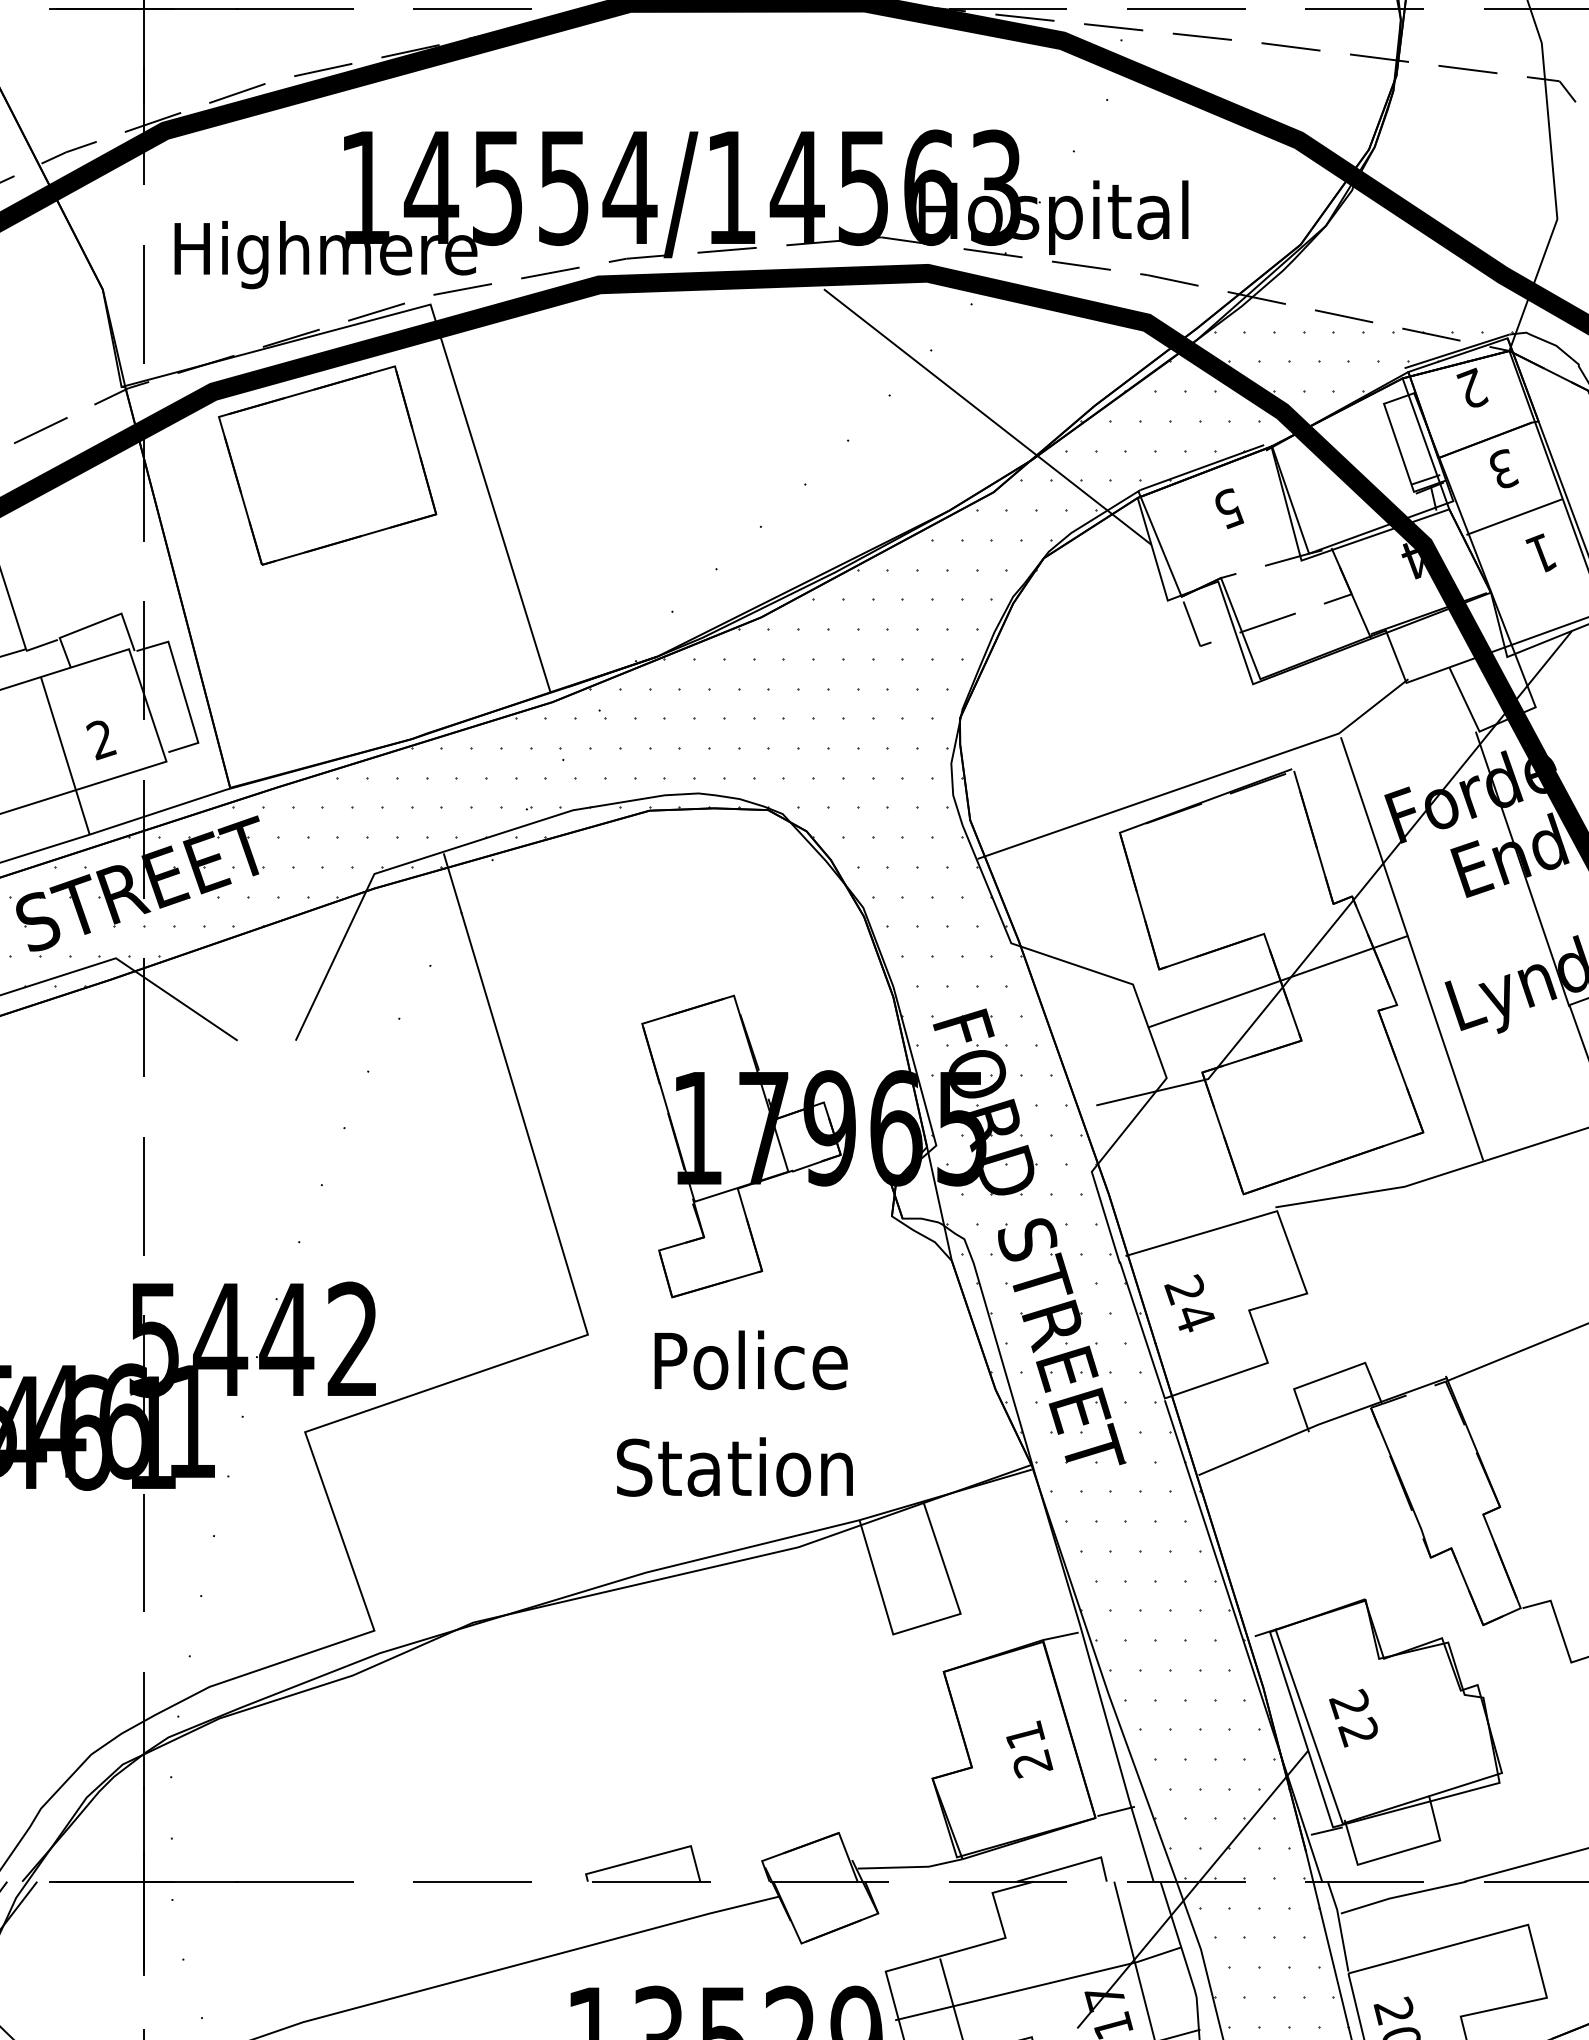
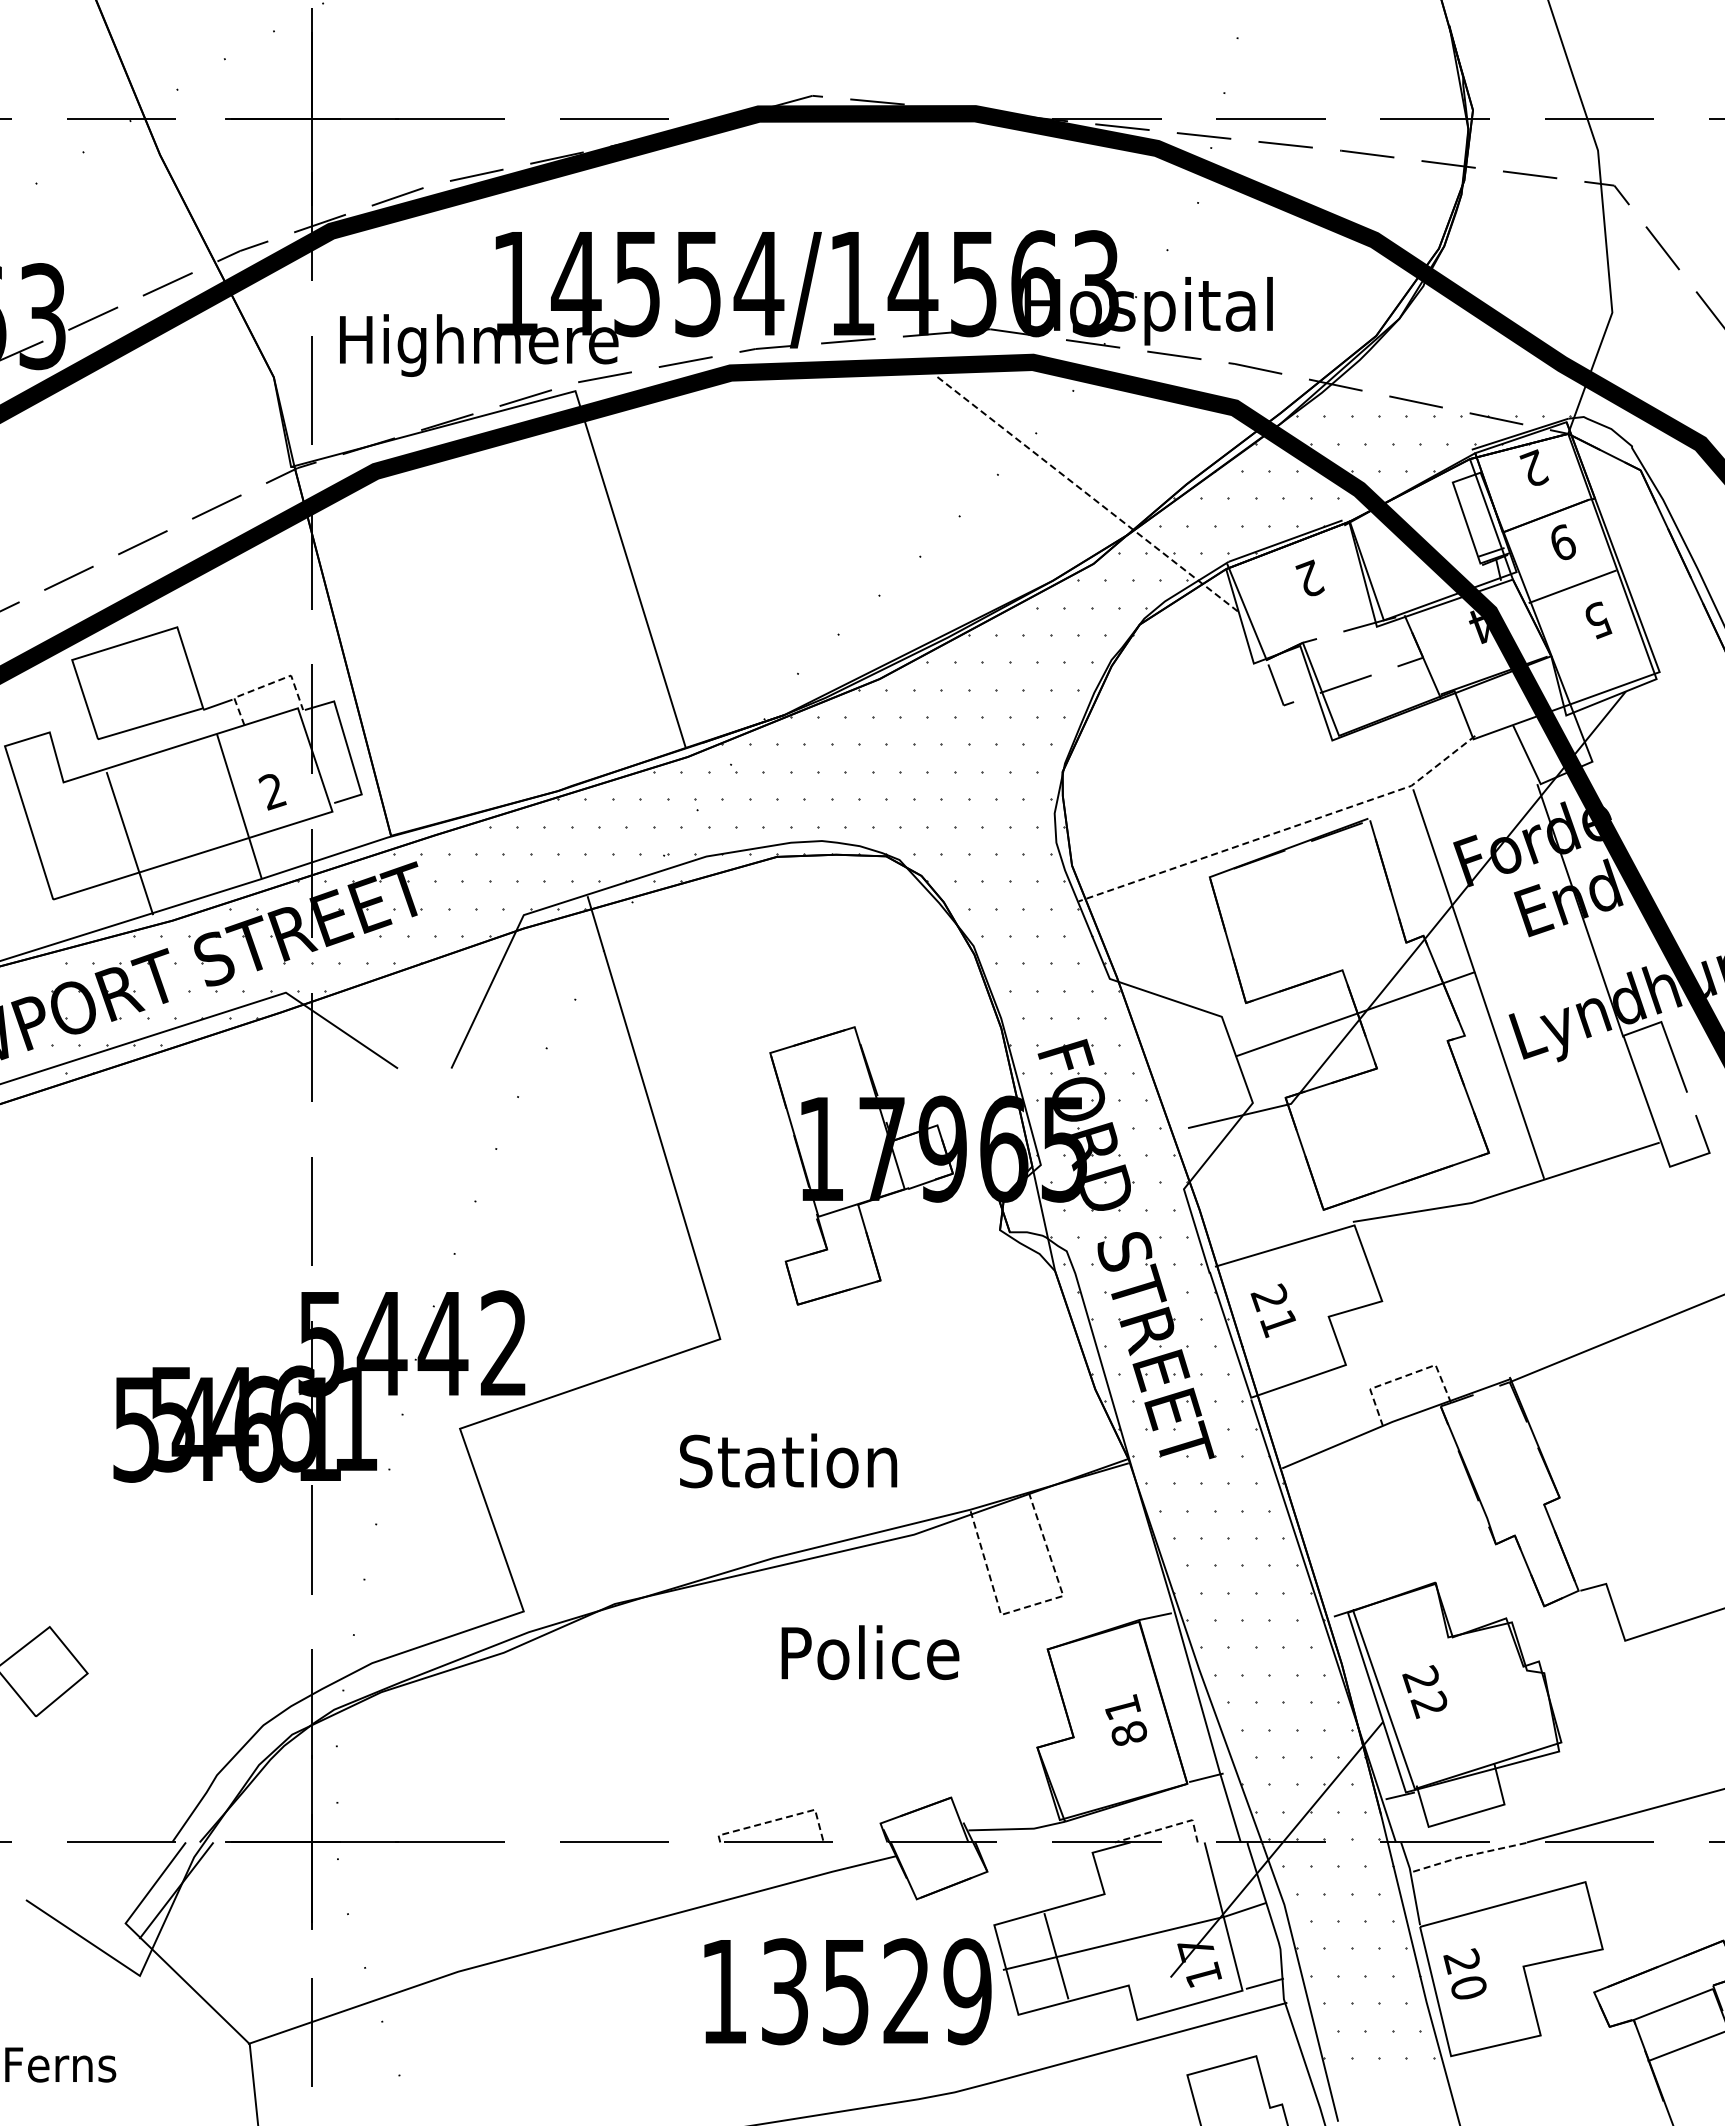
line: (988, 416) -> (1088, 494), solid -> dashed
part: (327, 465) -> (480, 539), removed
text: (1504, 469) -> (1563, 542), 3 -> 9
text: (1228, 508) -> (1309, 578), 5 -> 2
text: (1541, 553) -> (1597, 620), 1 -> 5
line: (94, 624) -> (266, 685), solid -> dashed
line: (1201, 782) -> (1284, 830), solid -> dashed
text: (1194, 1318) -> (1278, 1324), 24 -> 21
text: (751, 1360) -> (870, 1652), moved
line: (1328, 1376) -> (1401, 1377), solid -> dashed
text: (734, 1466) -> (788, 1460), moved
line: (926, 1624) -> (1031, 1605), solid -> dashed
text: (1032, 1763) -> (1129, 1733), 21 -> 81
line: (652, 1856) -> (779, 1819), solid -> dashed
line: (1070, 1866) -> (1164, 1828), solid -> dashed
line: (1403, 1895) -> (1470, 1855), solid -> dashed

